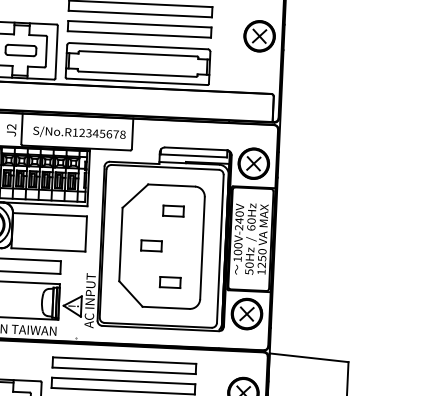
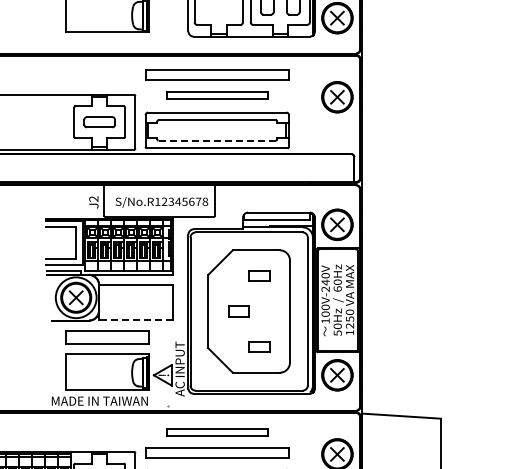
part: (139, 29) -> (217, 95), size x0.7
line: (137, 74) -> (217, 140), solid -> dashed
line: (48, 250) -> (136, 320), solid -> dashed
part: (124, 365) -> (217, 432), size x0.7

